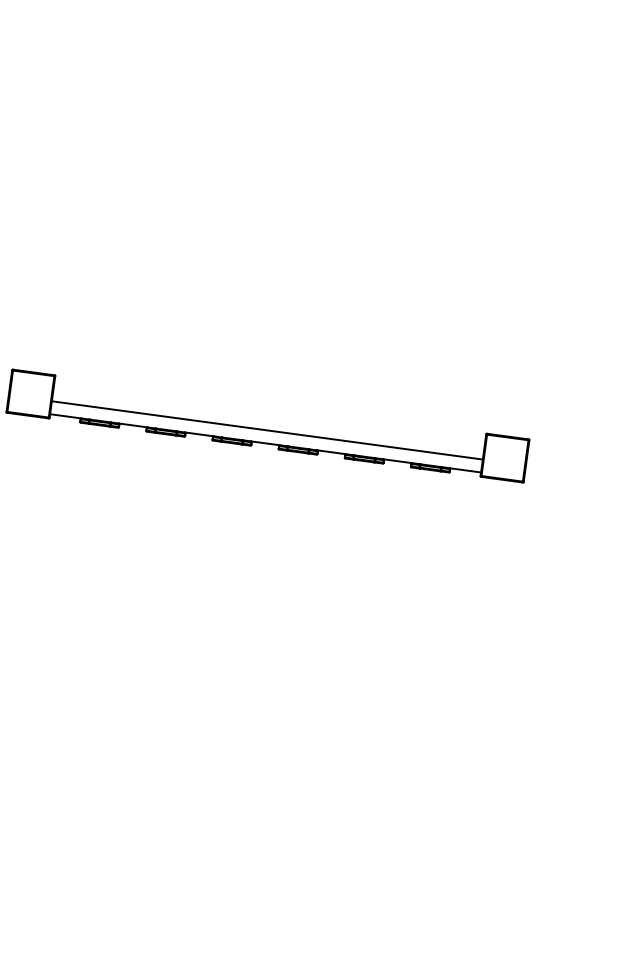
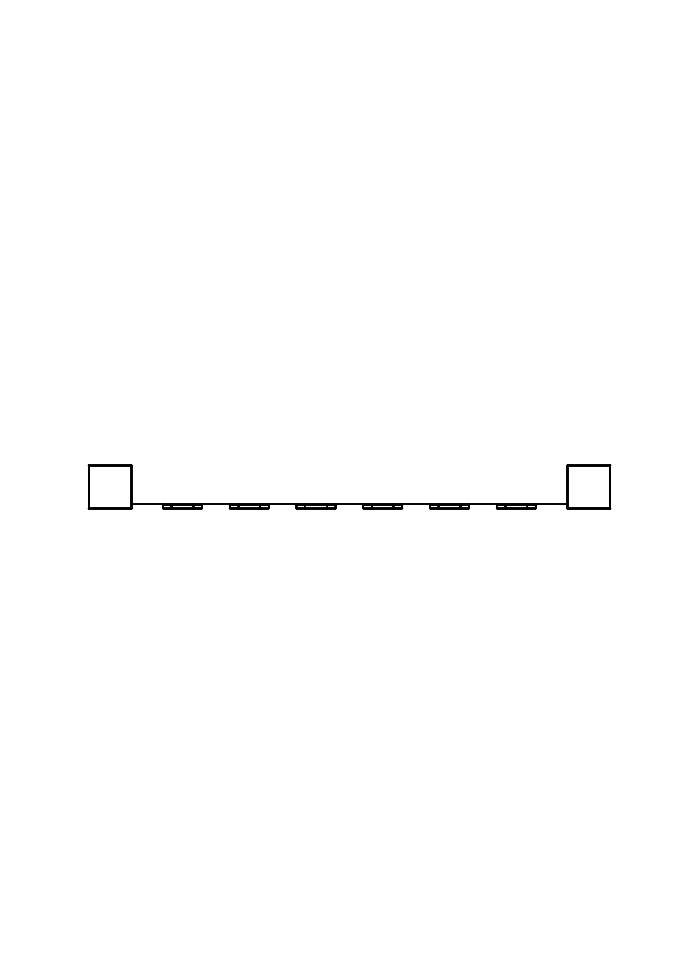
line: (267, 430) -> (349, 491), removed

